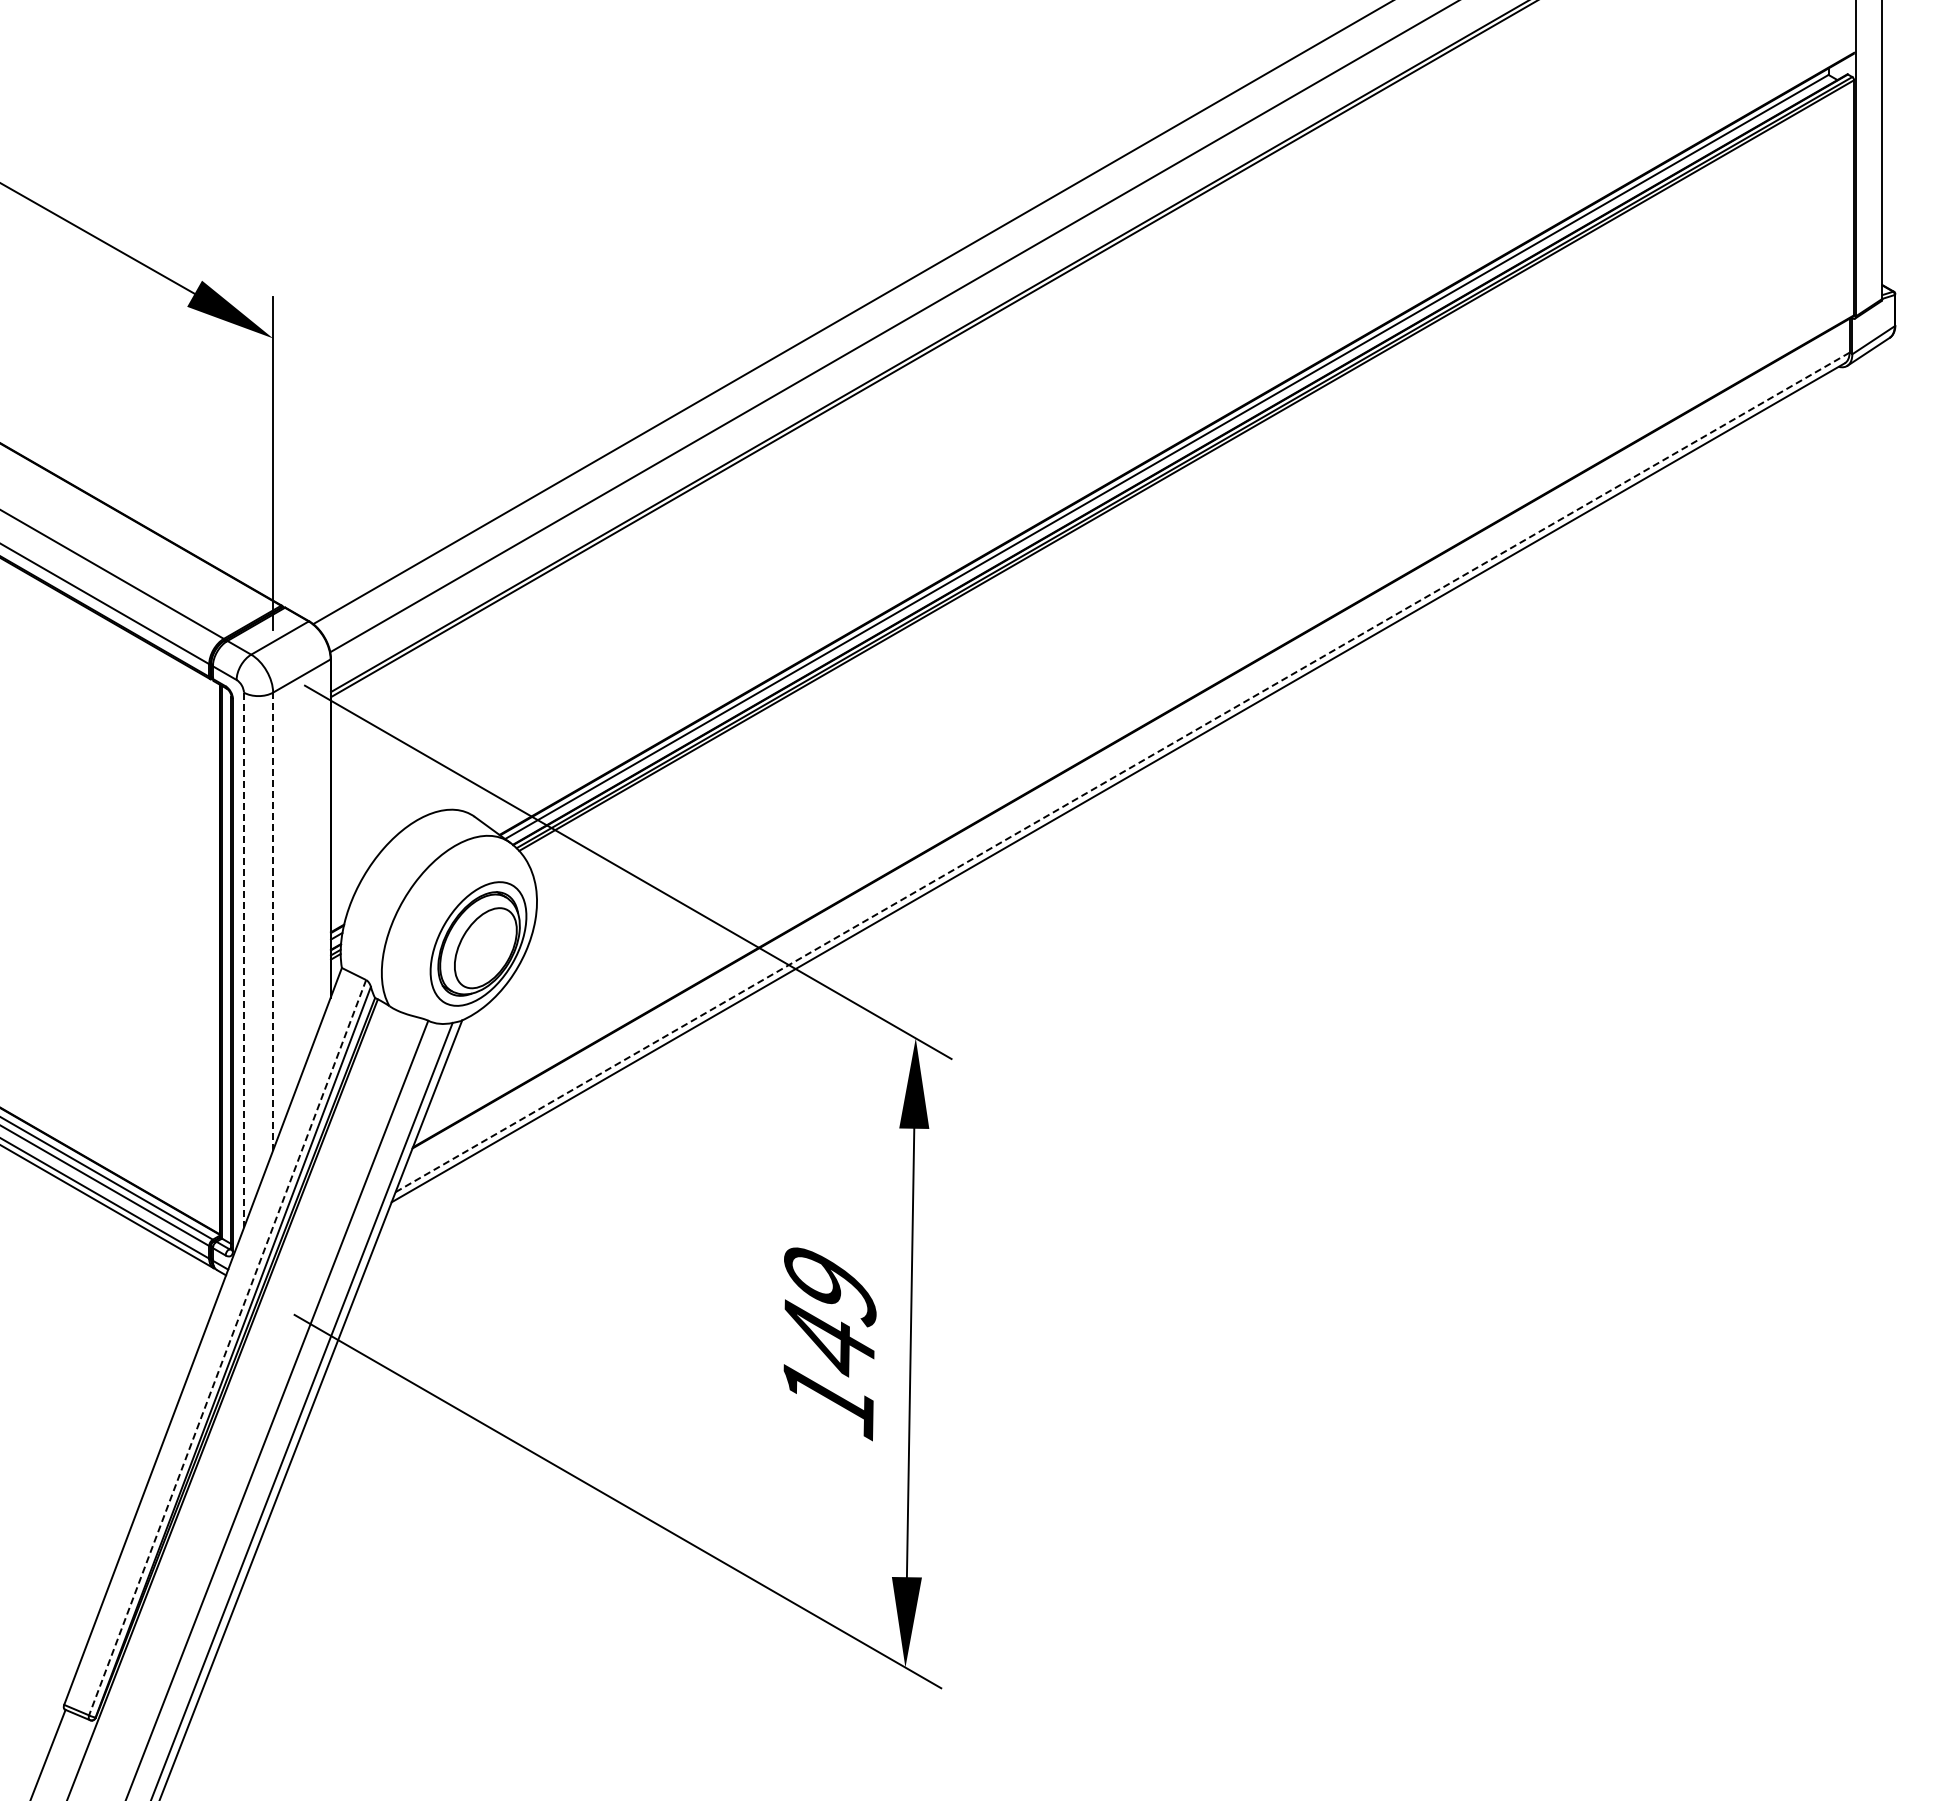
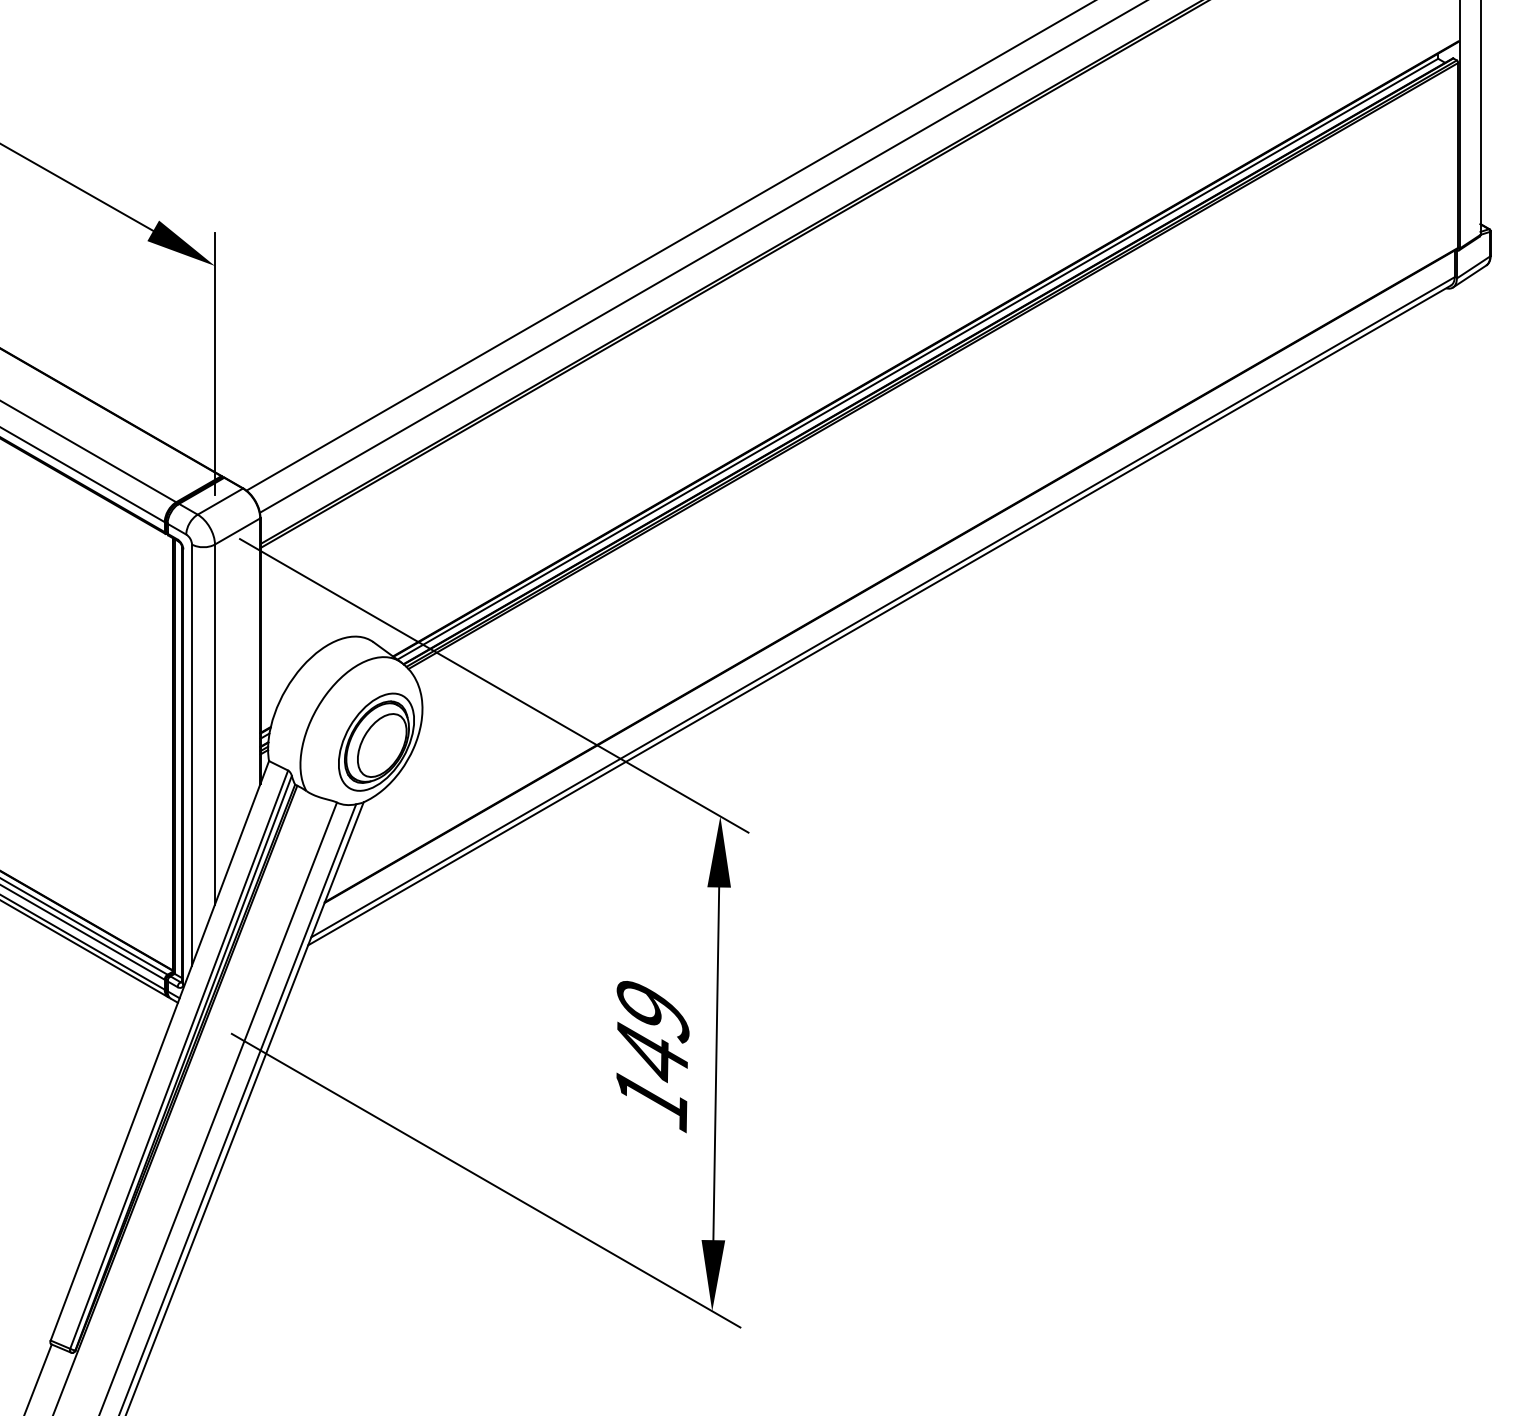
line: (1123, 772) -> (883, 607), dashed -> solid
line: (273, 921) -> (215, 724), dashed -> solid
line: (243, 960) -> (191, 755), dashed -> solid
line: (227, 1347) -> (179, 1059), dashed -> solid

